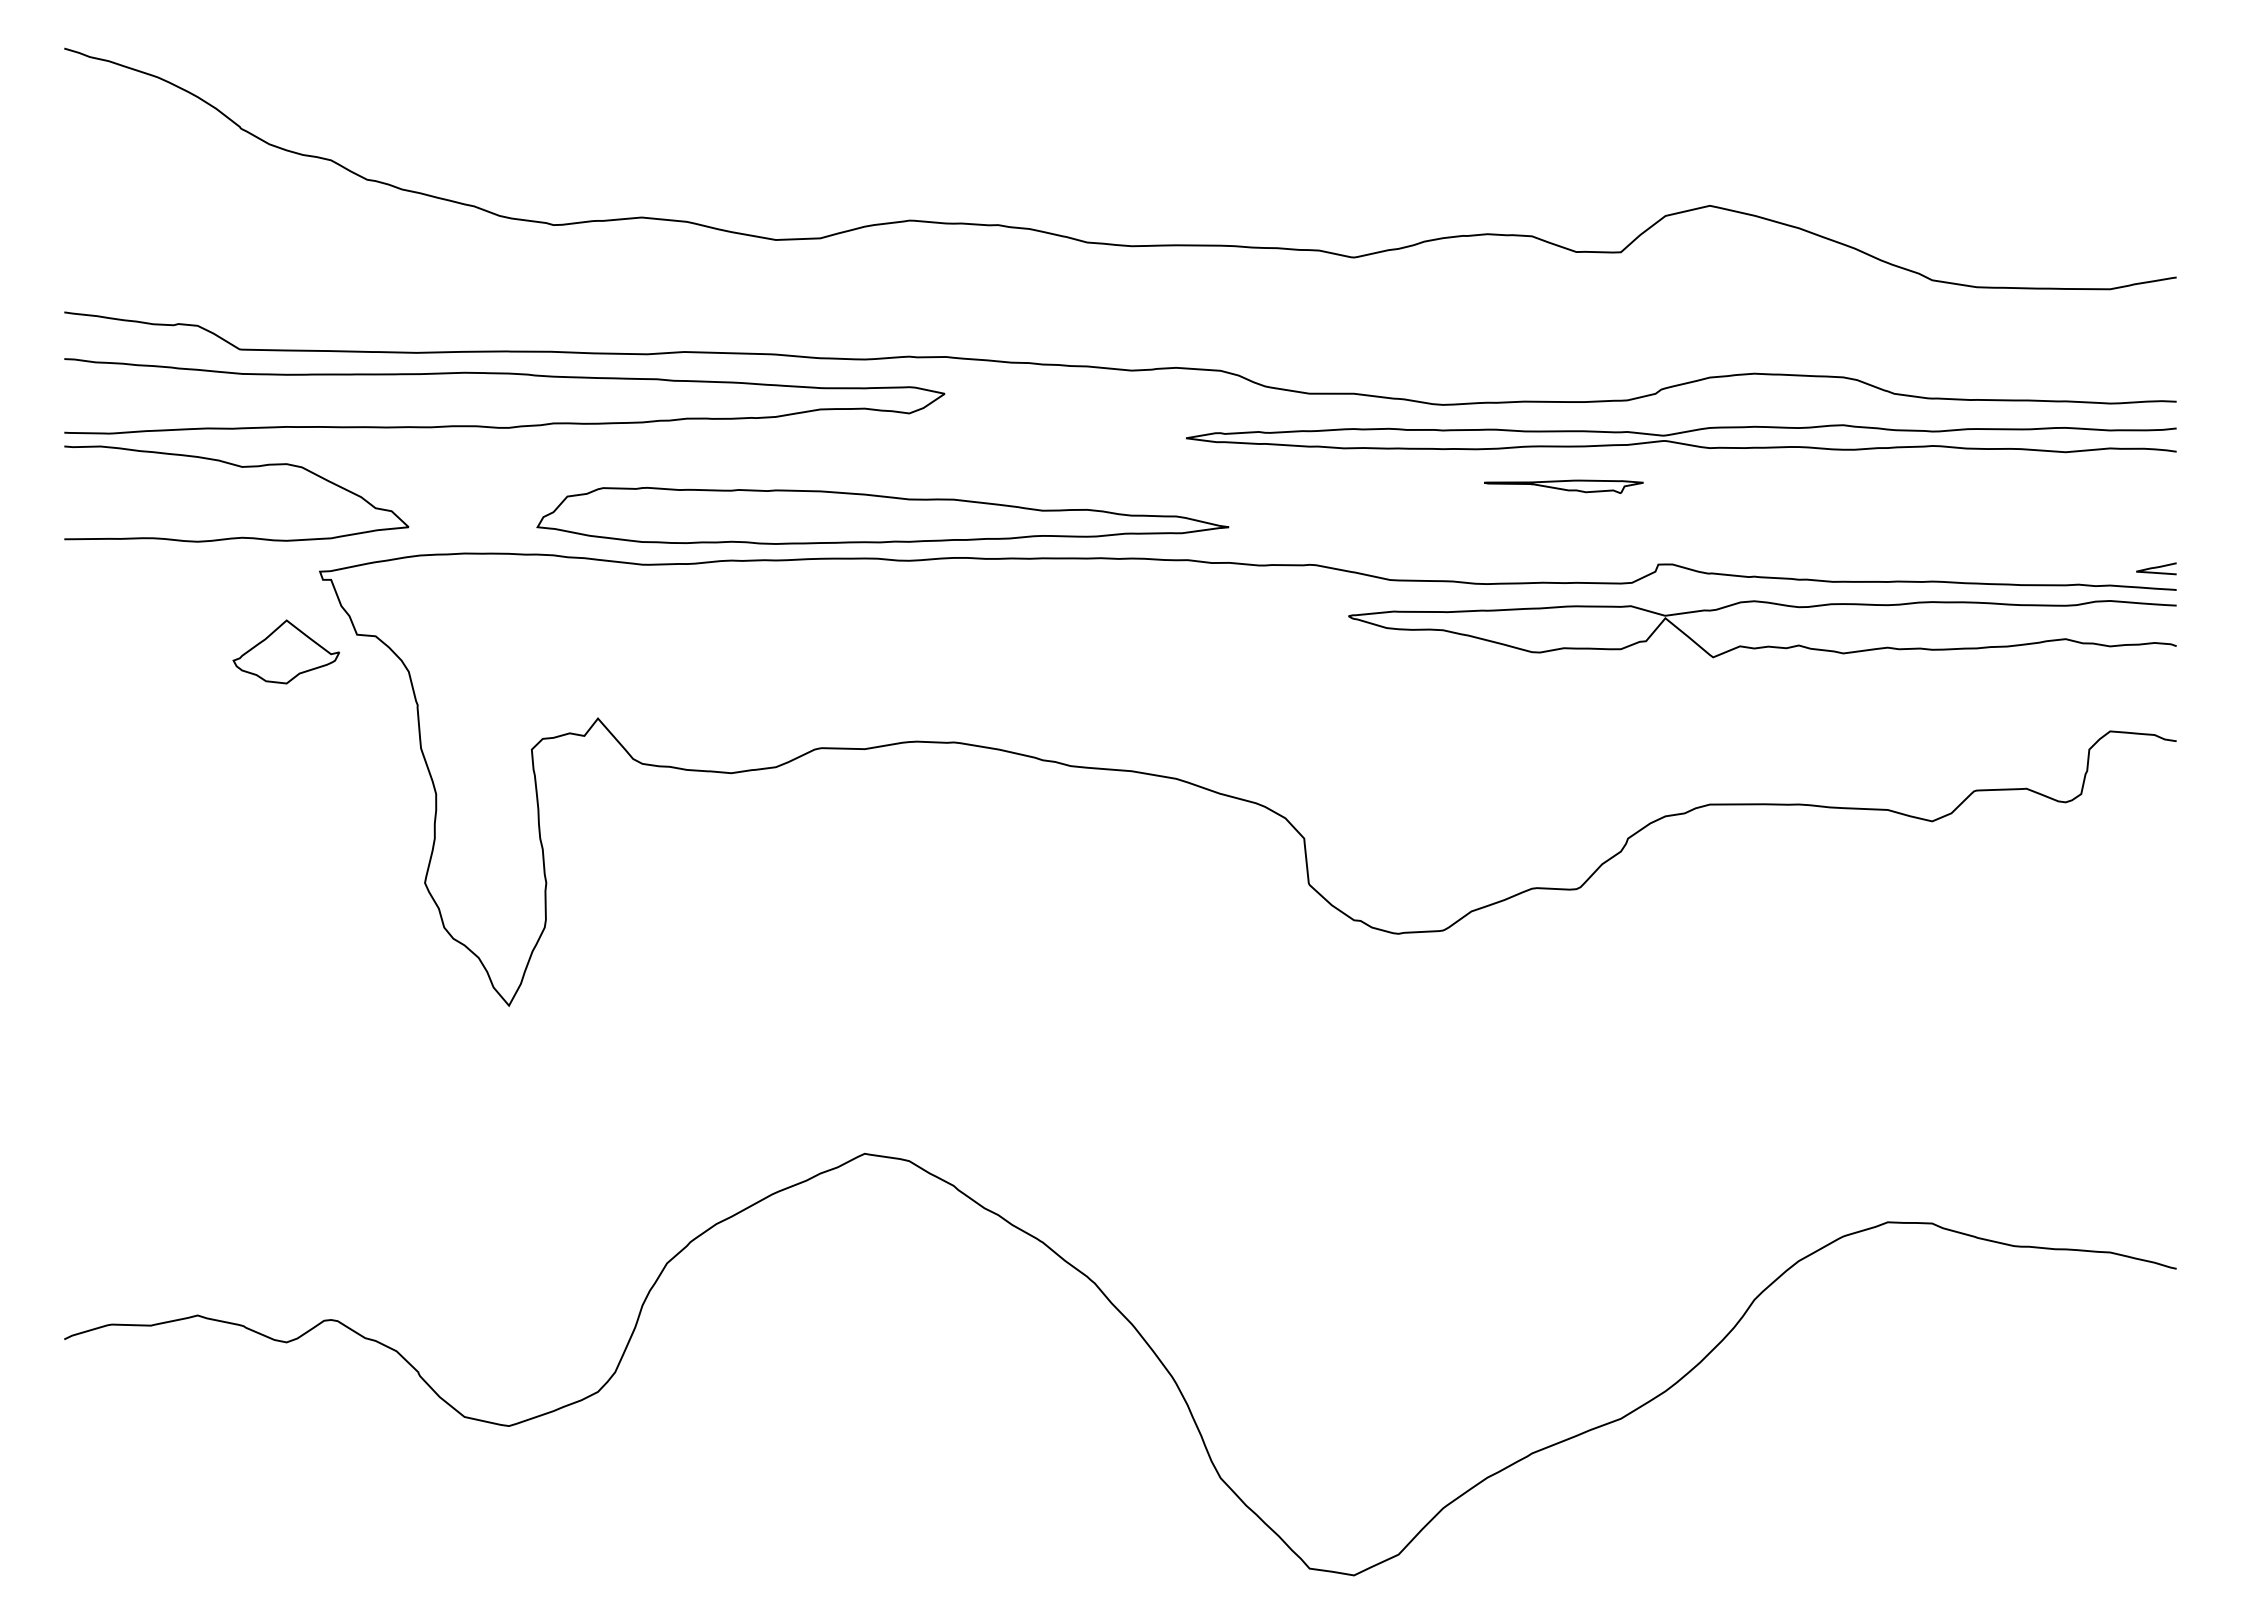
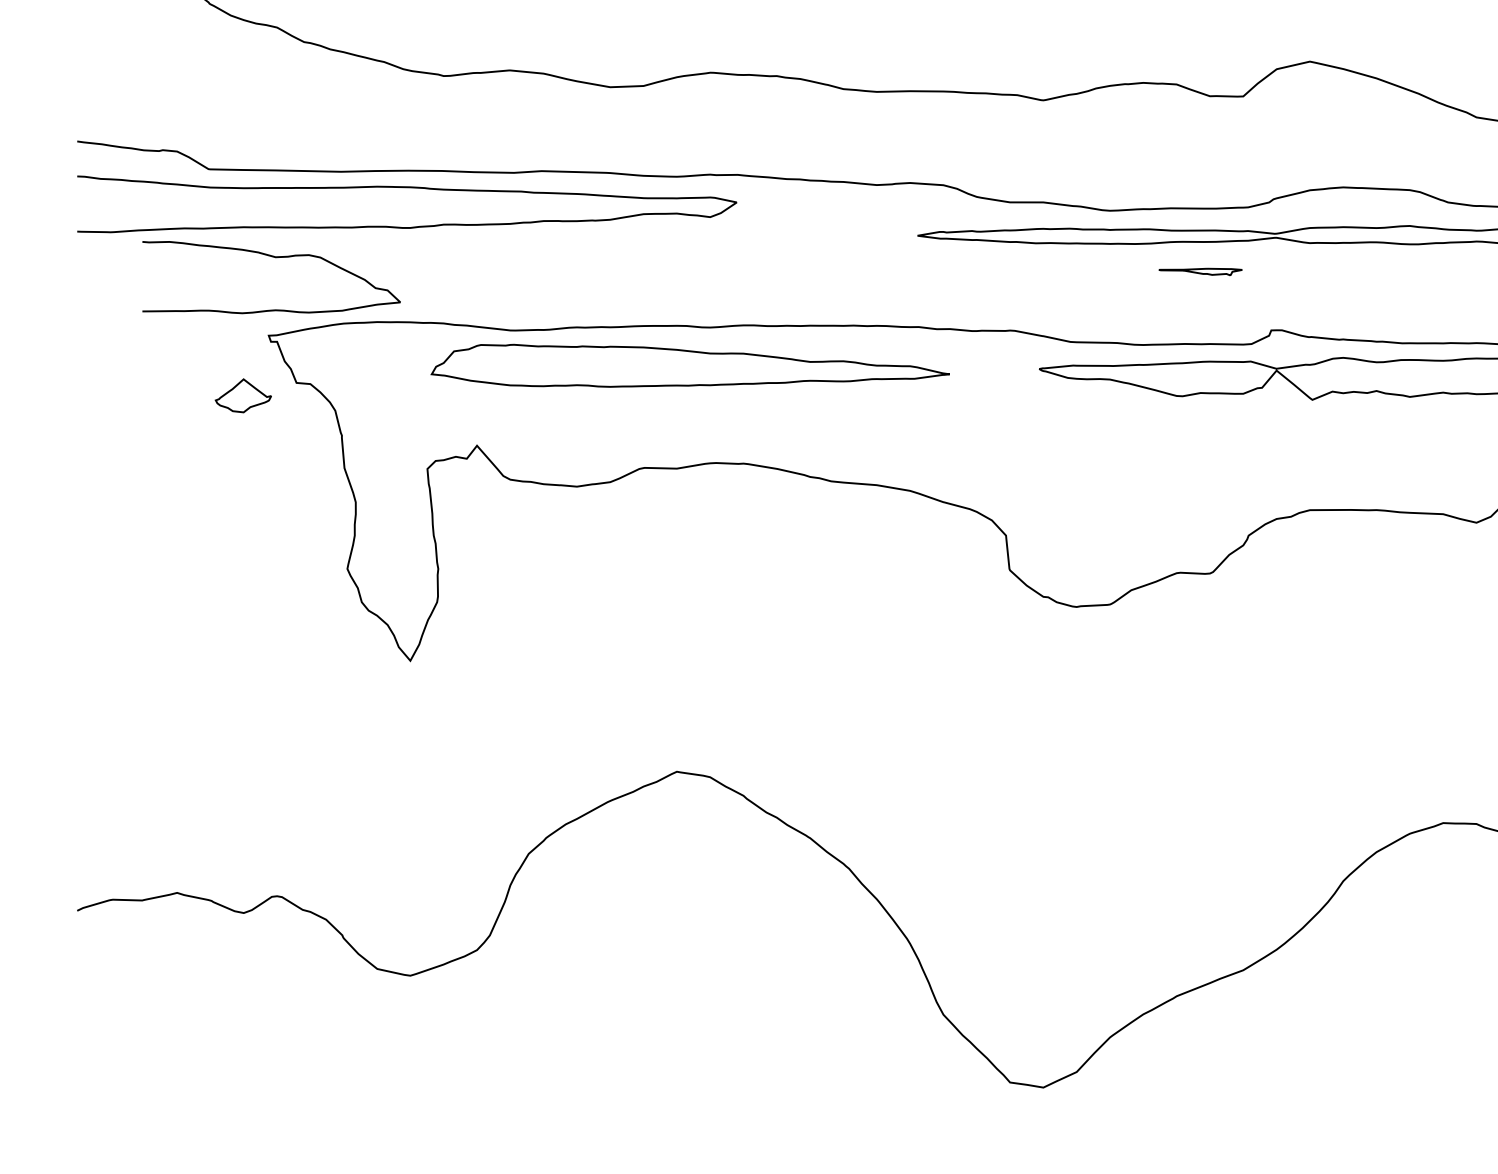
curve: (239, 467) -> (273, 257), moved
part: (1563, 486) -> (1200, 271), size x0.7
part: (882, 515) -> (690, 365), moved
part: (285, 651) -> (242, 395), size x0.7

